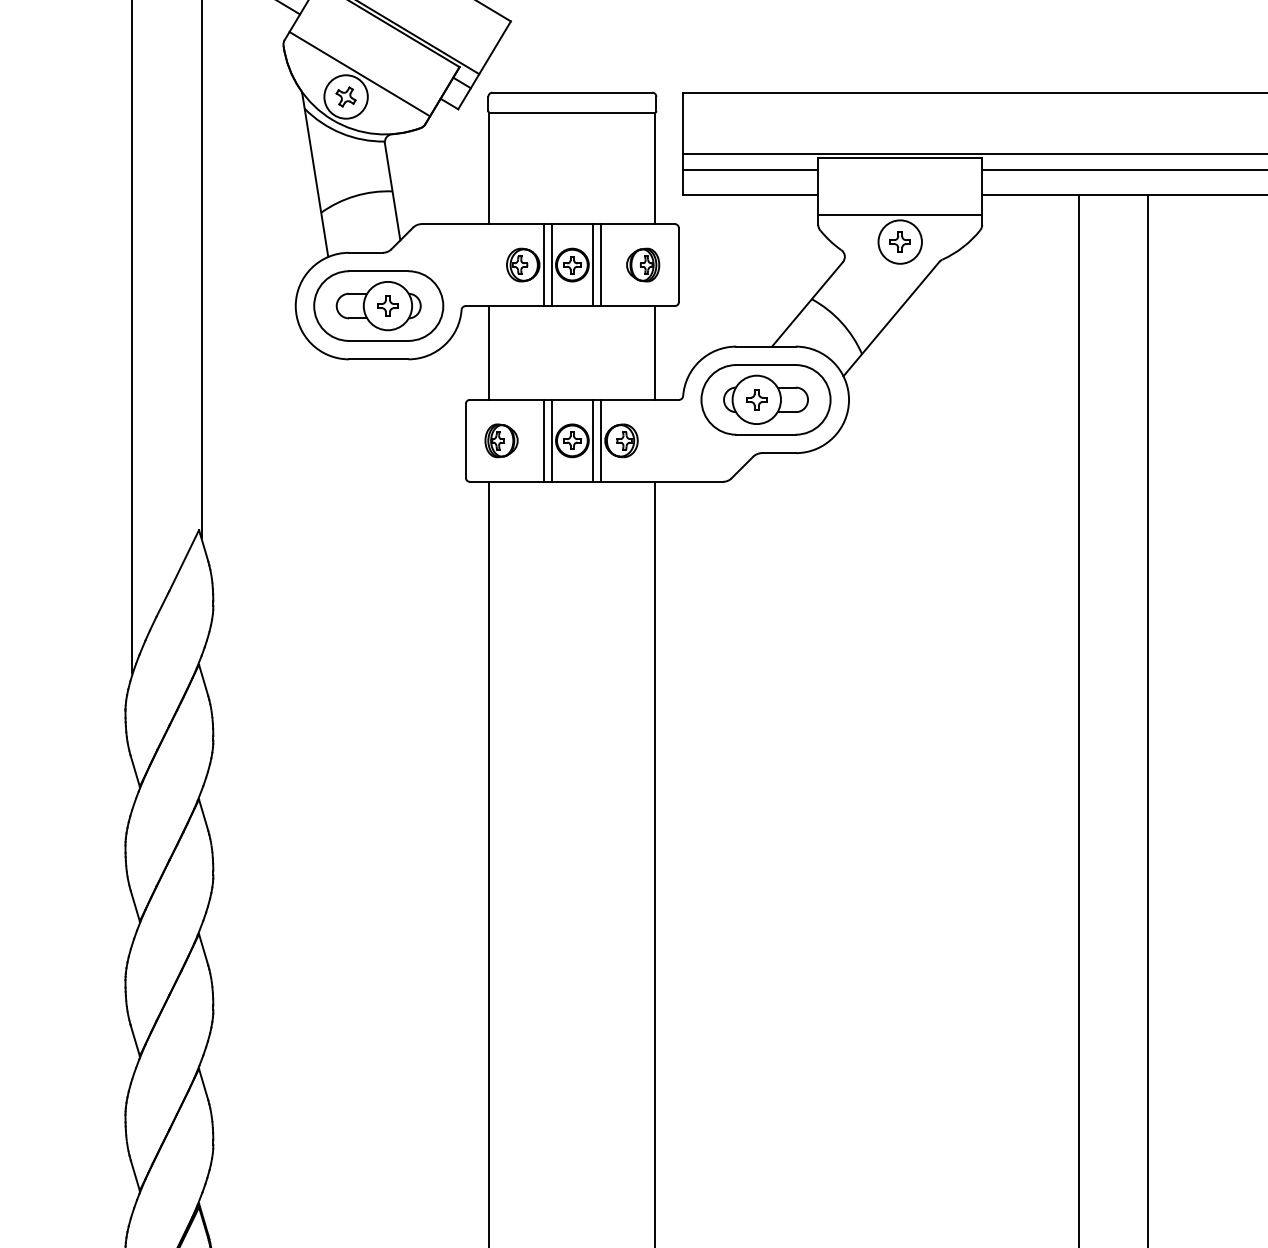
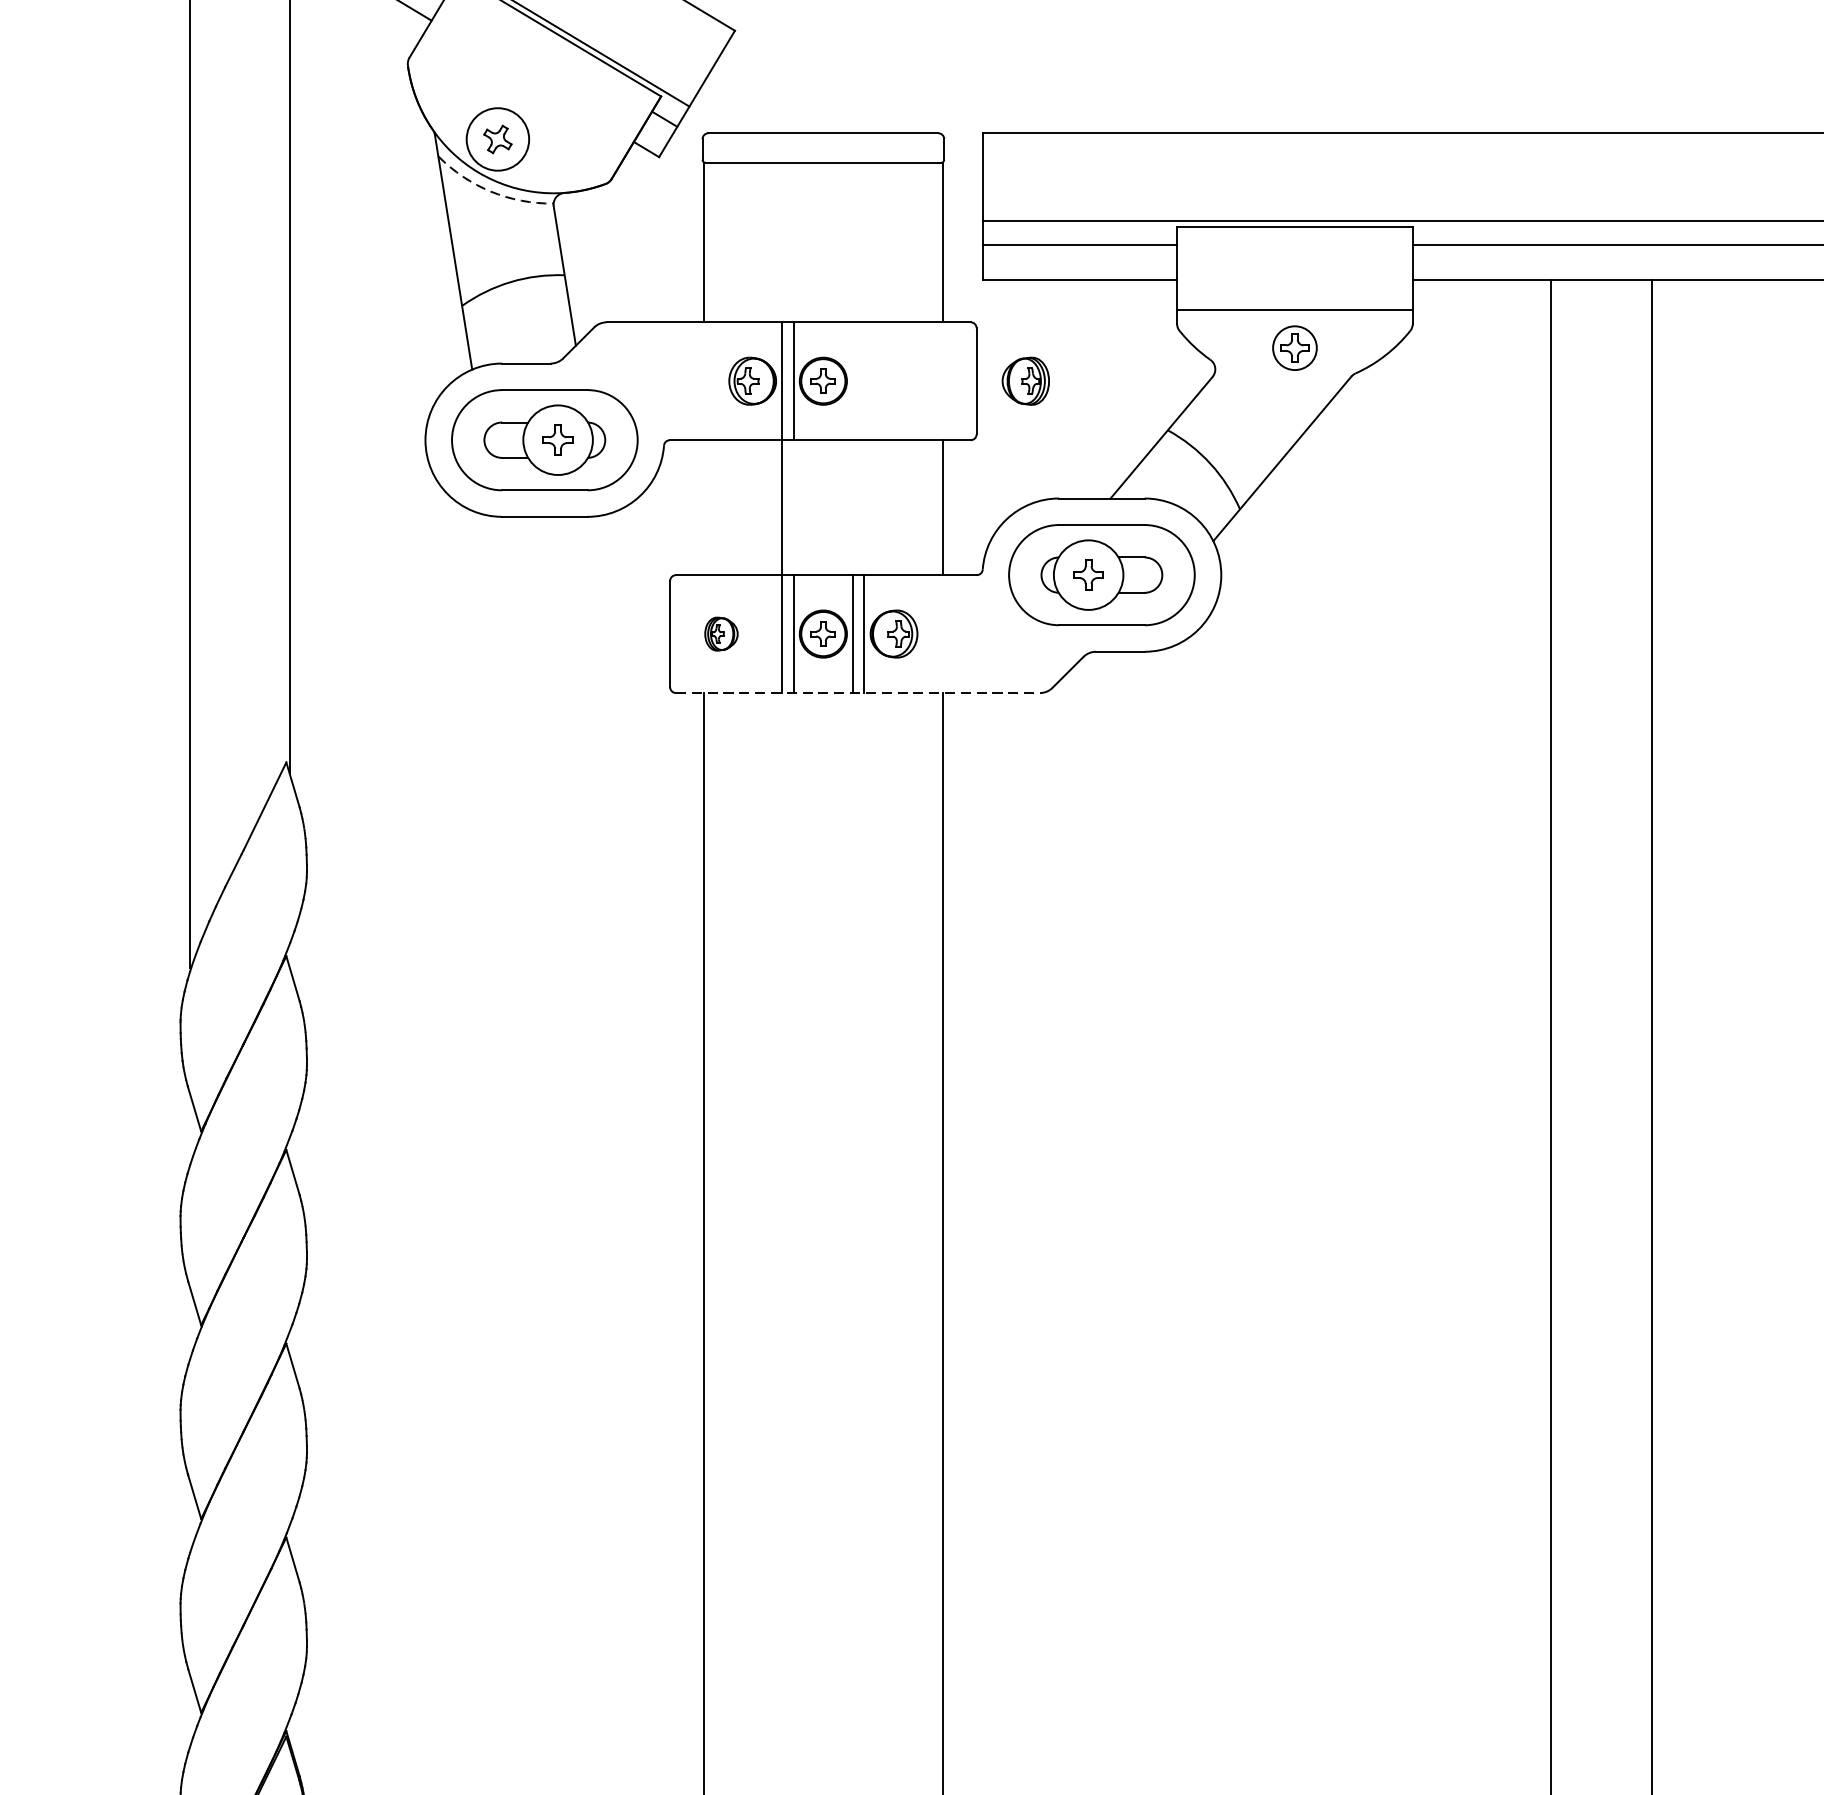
line: (359, 74) -> (517, 107), removed
arc: (341, 133) -> (491, 191), solid -> dashed
circle: (899, 241) -> (1293, 347), size x0.7
part: (643, 264) -> (1026, 380), moved
line: (592, 265) -> (852, 381), removed
line: (600, 265) -> (863, 381), removed
line: (489, 352) -> (781, 506), moved
part: (501, 440) -> (721, 633), size x0.7
line: (596, 481) -> (858, 692), solid -> dashed

